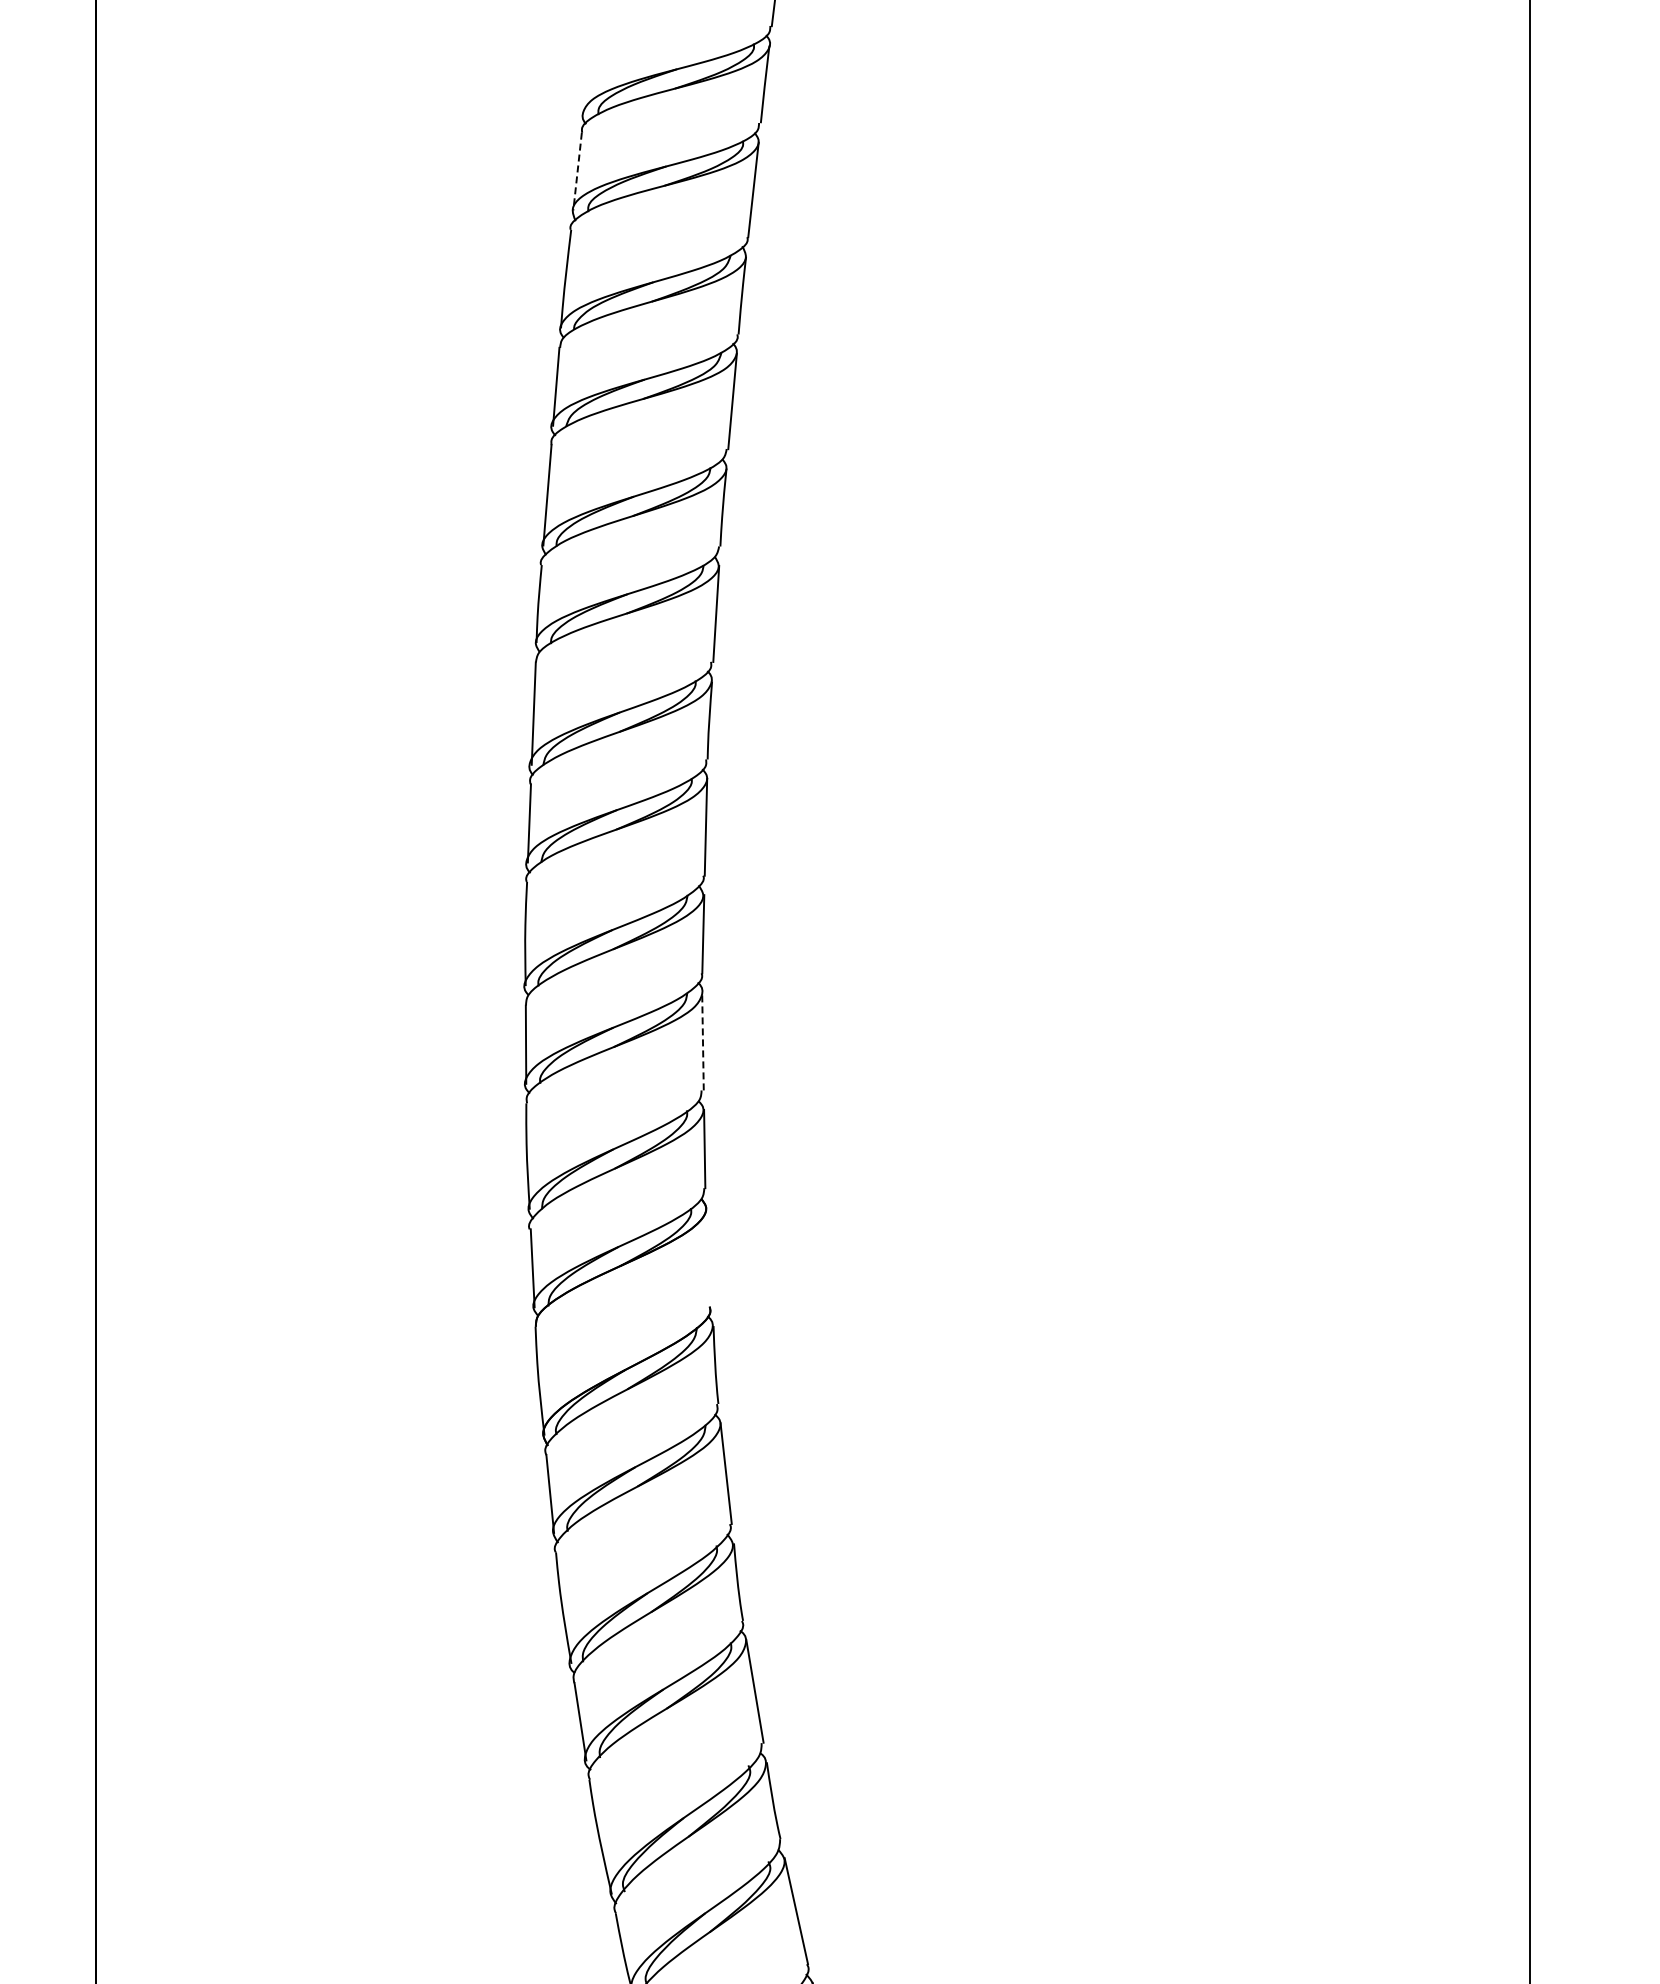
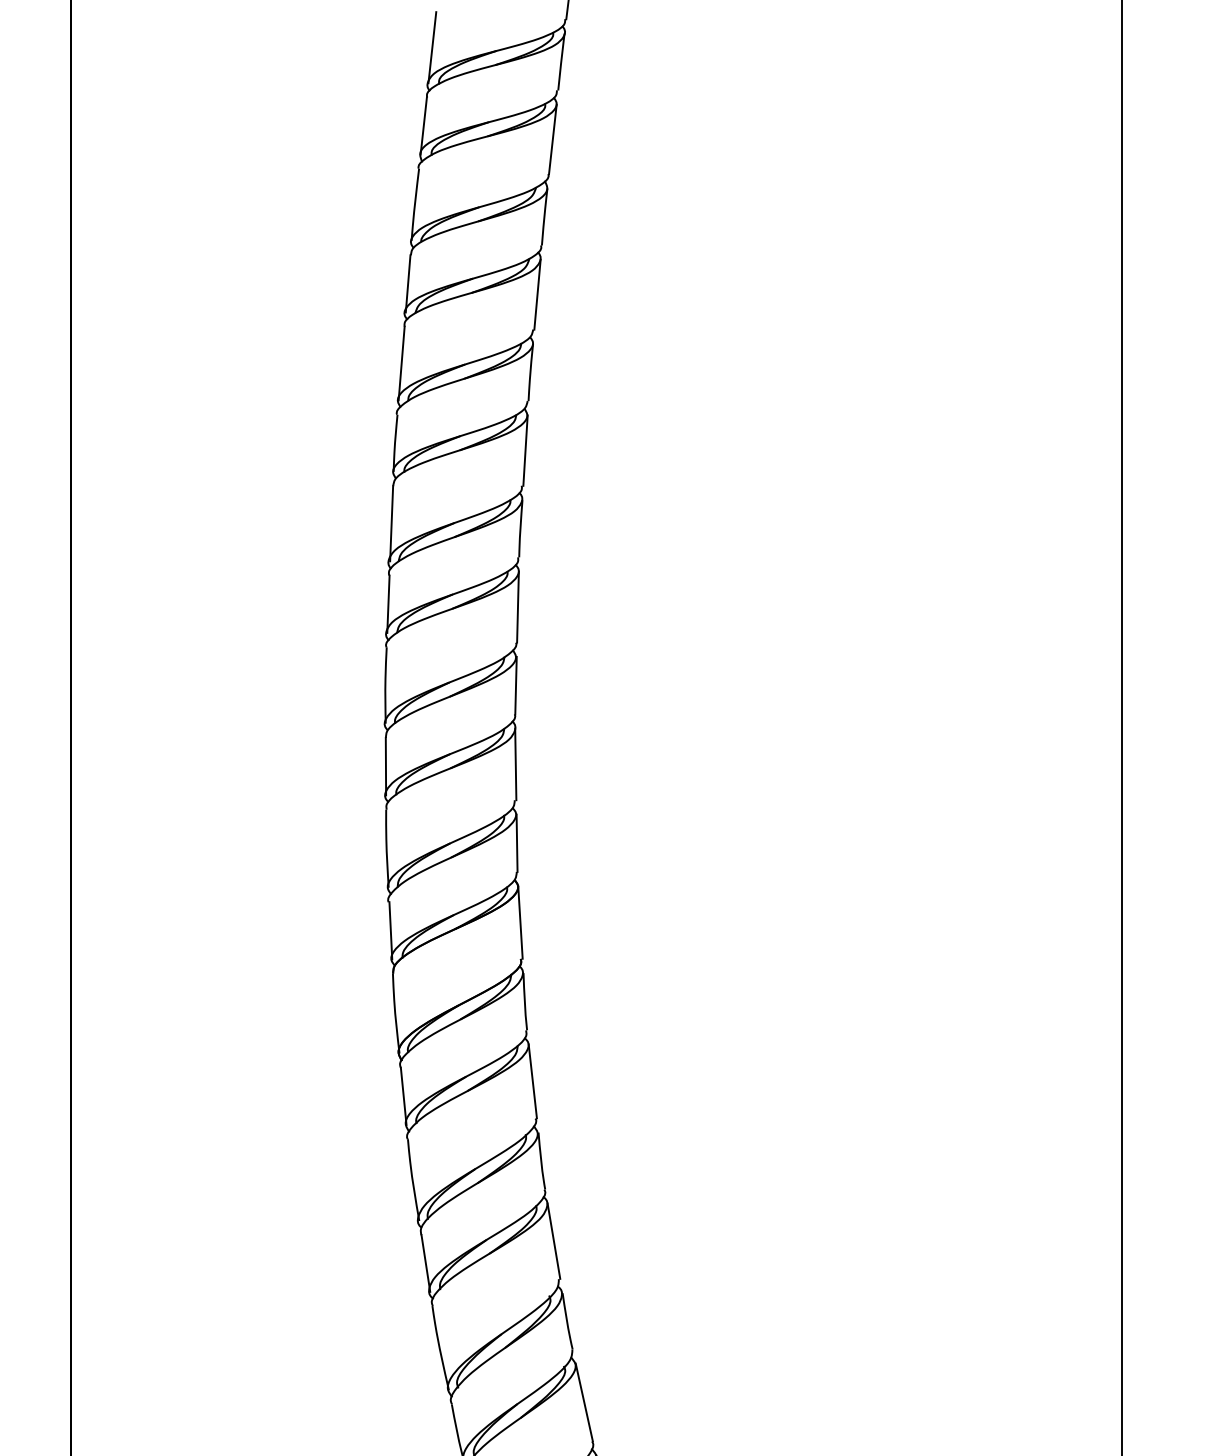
line: (588, 64) -> (431, 47), added
line: (577, 172) -> (423, 126), dashed -> solid
line: (702, 1041) -> (515, 764), dashed -> solid
line: (709, 1256) -> (520, 922), added

